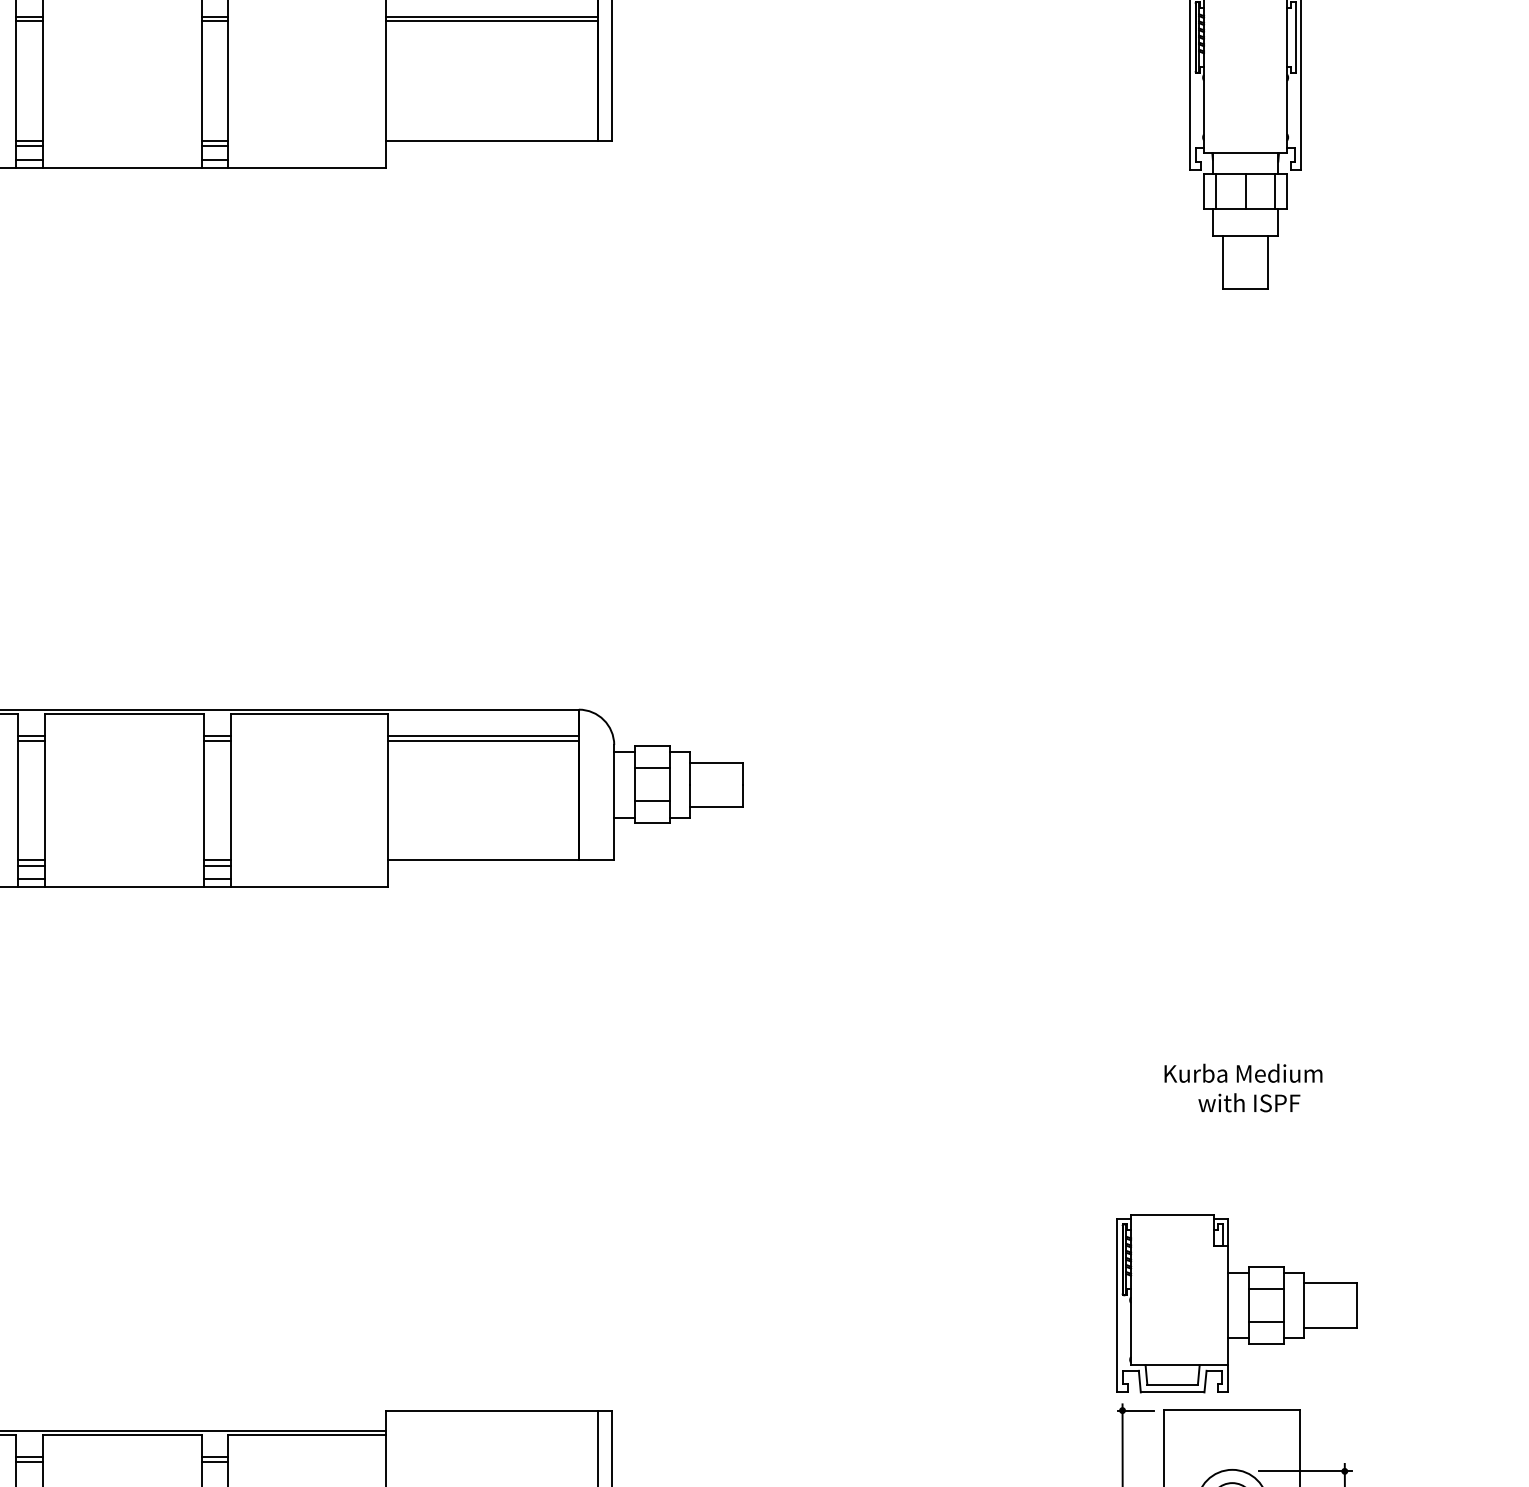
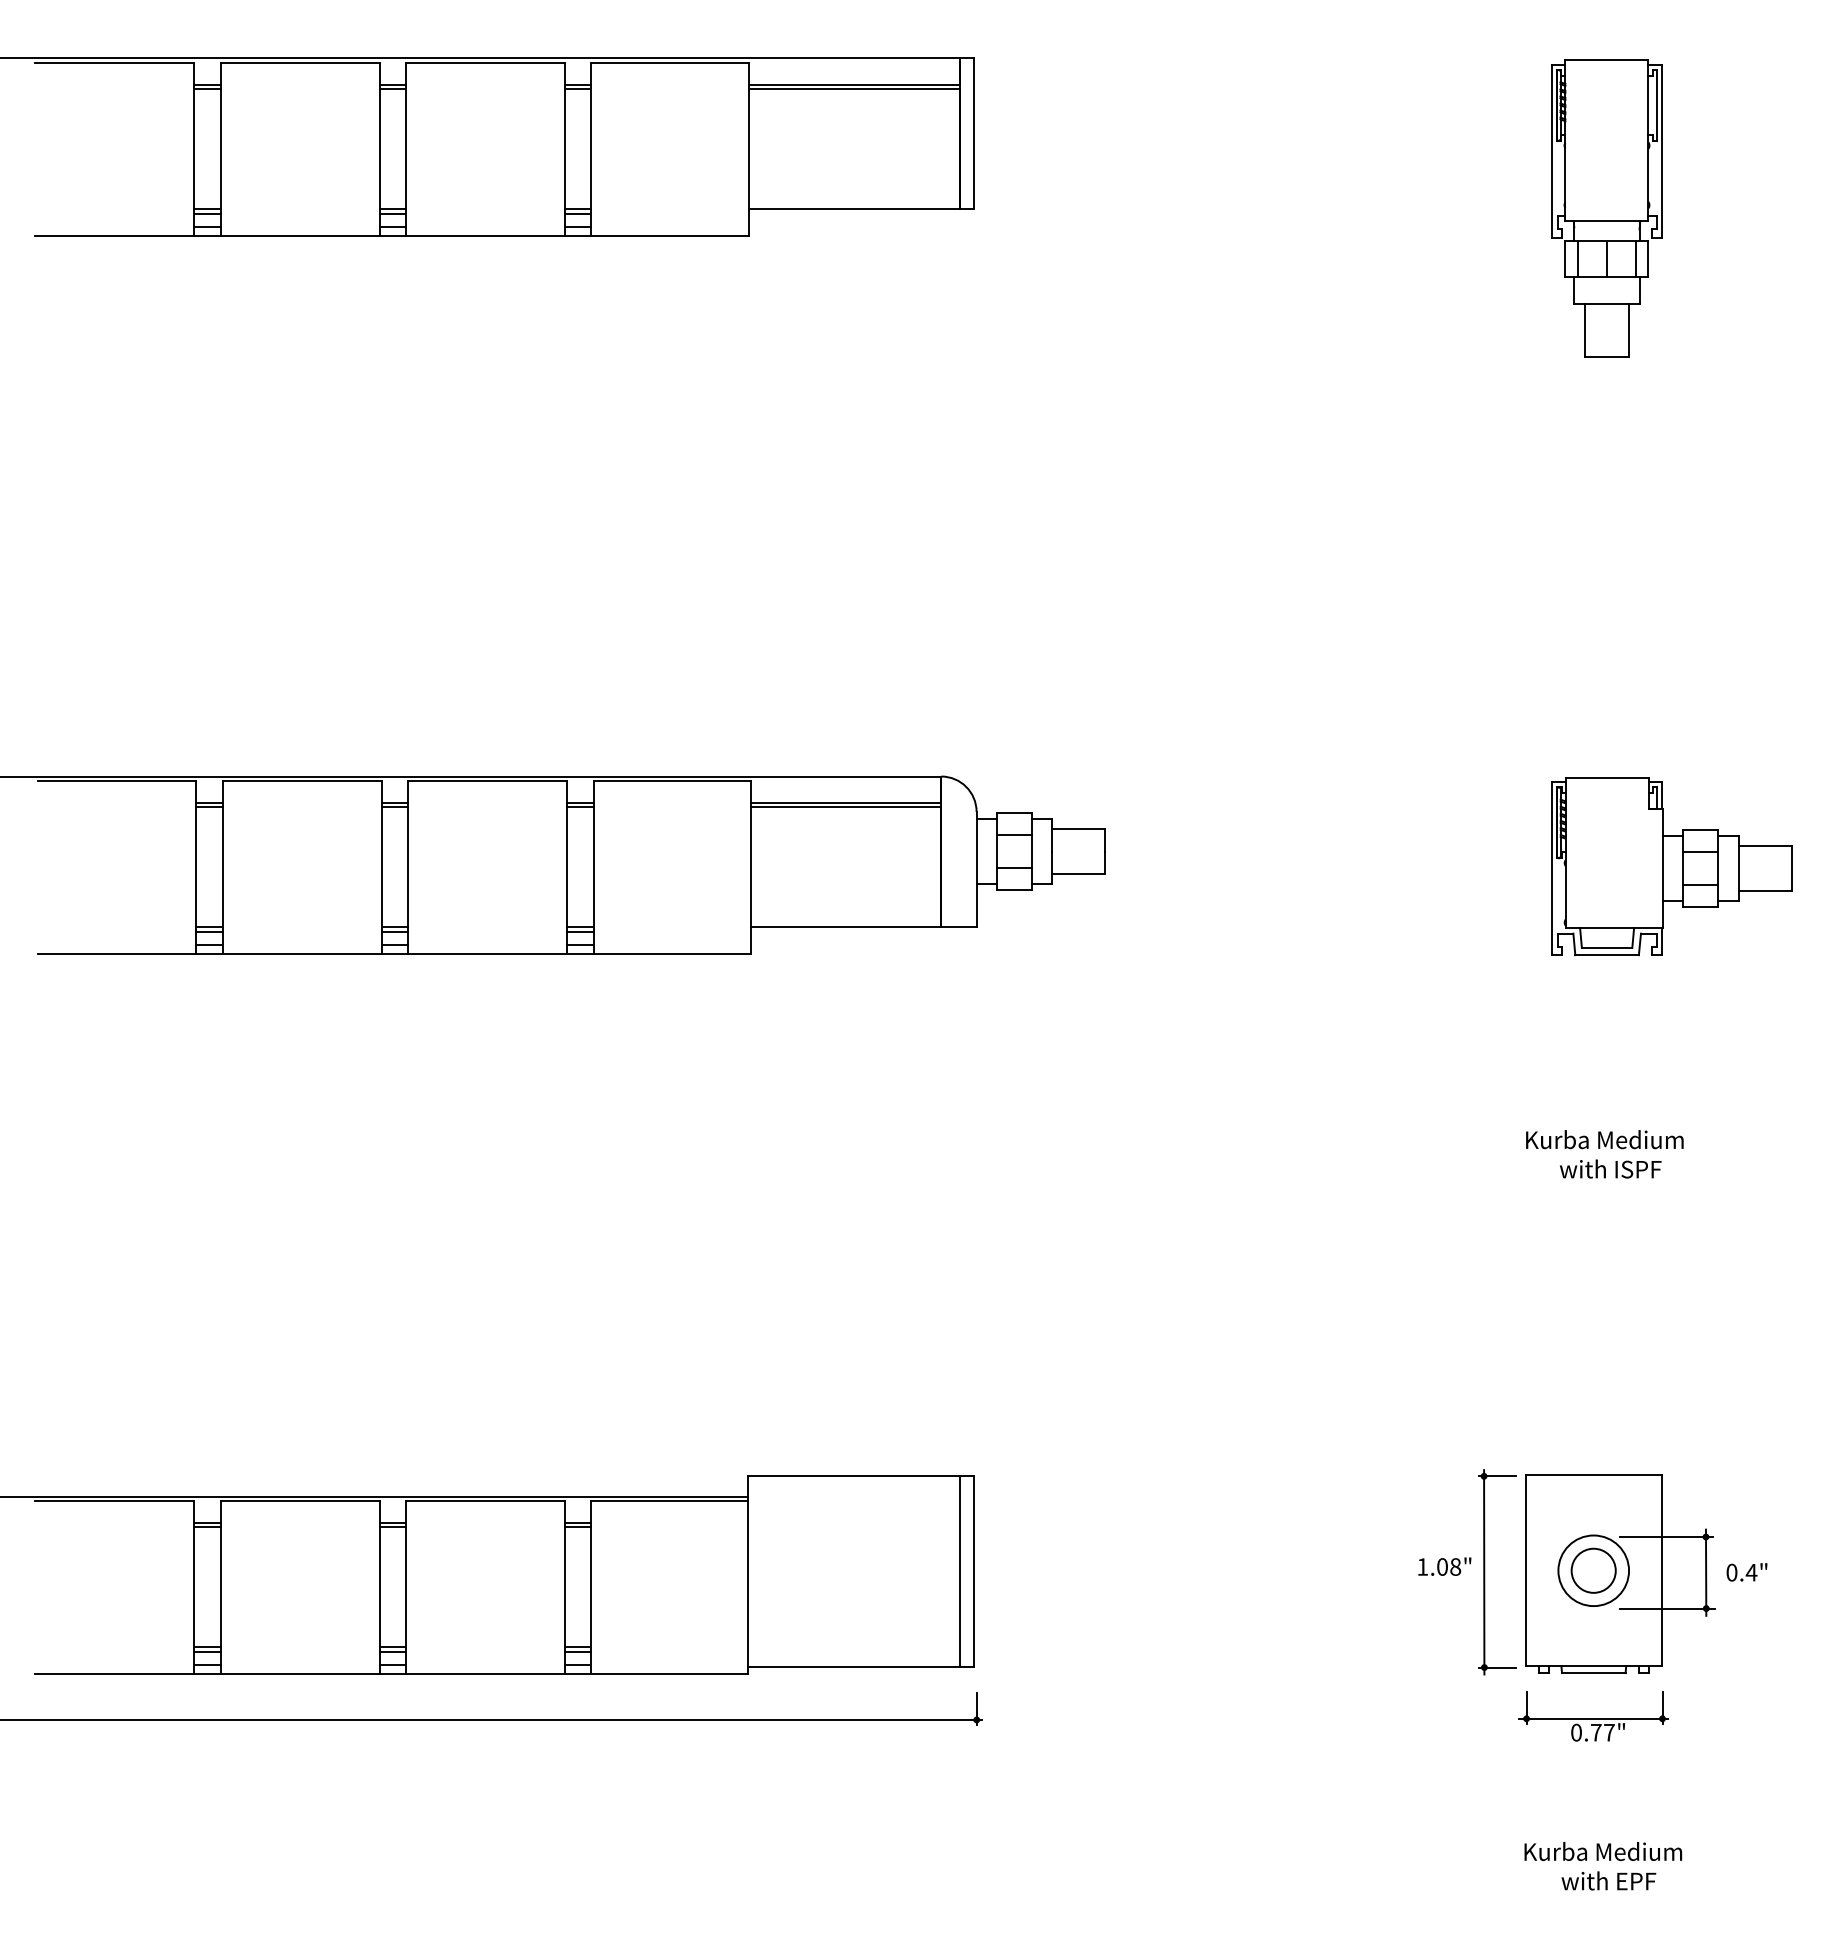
part: (1237, 1303) -> (1671, 866), moved

